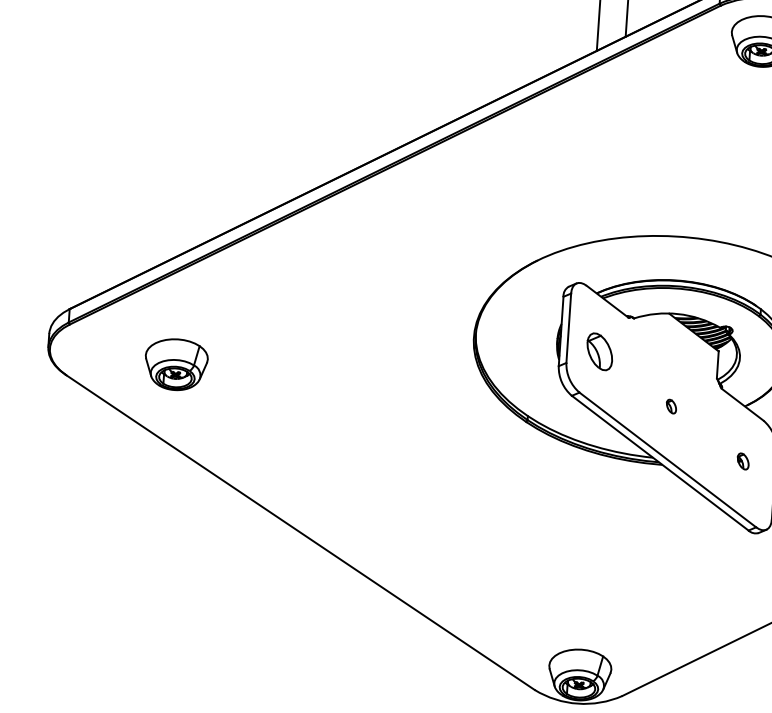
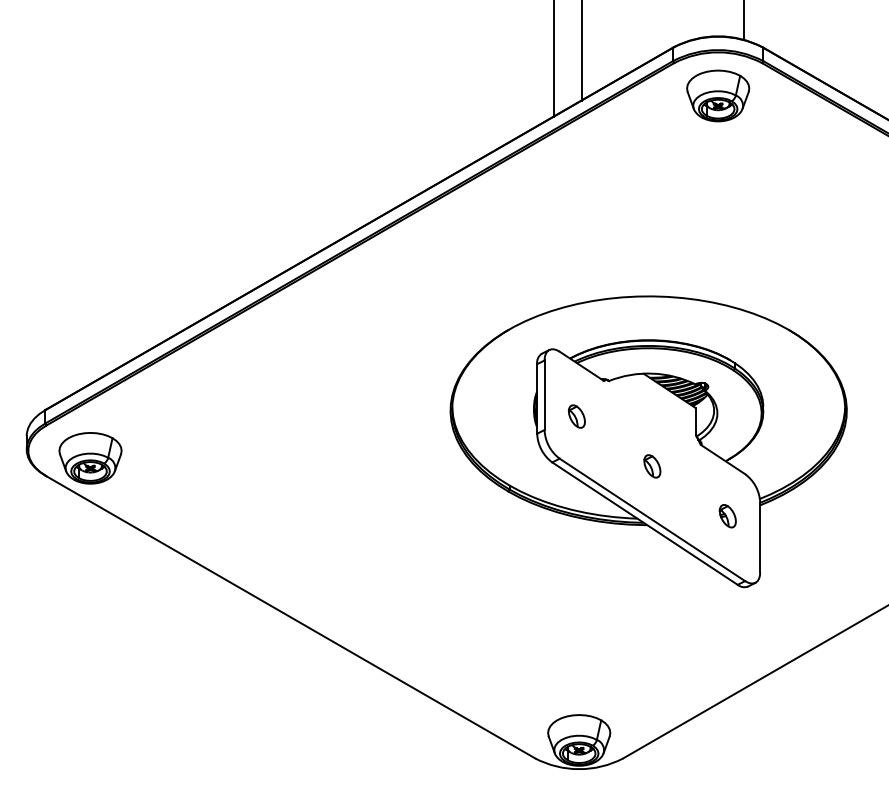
part: (599, 351) -> (576, 416), size x0.62
part: (176, 364) -> (90, 458), moved
part: (671, 406) -> (652, 466), size x1.67
part: (743, 461) -> (727, 516), size x1.43

